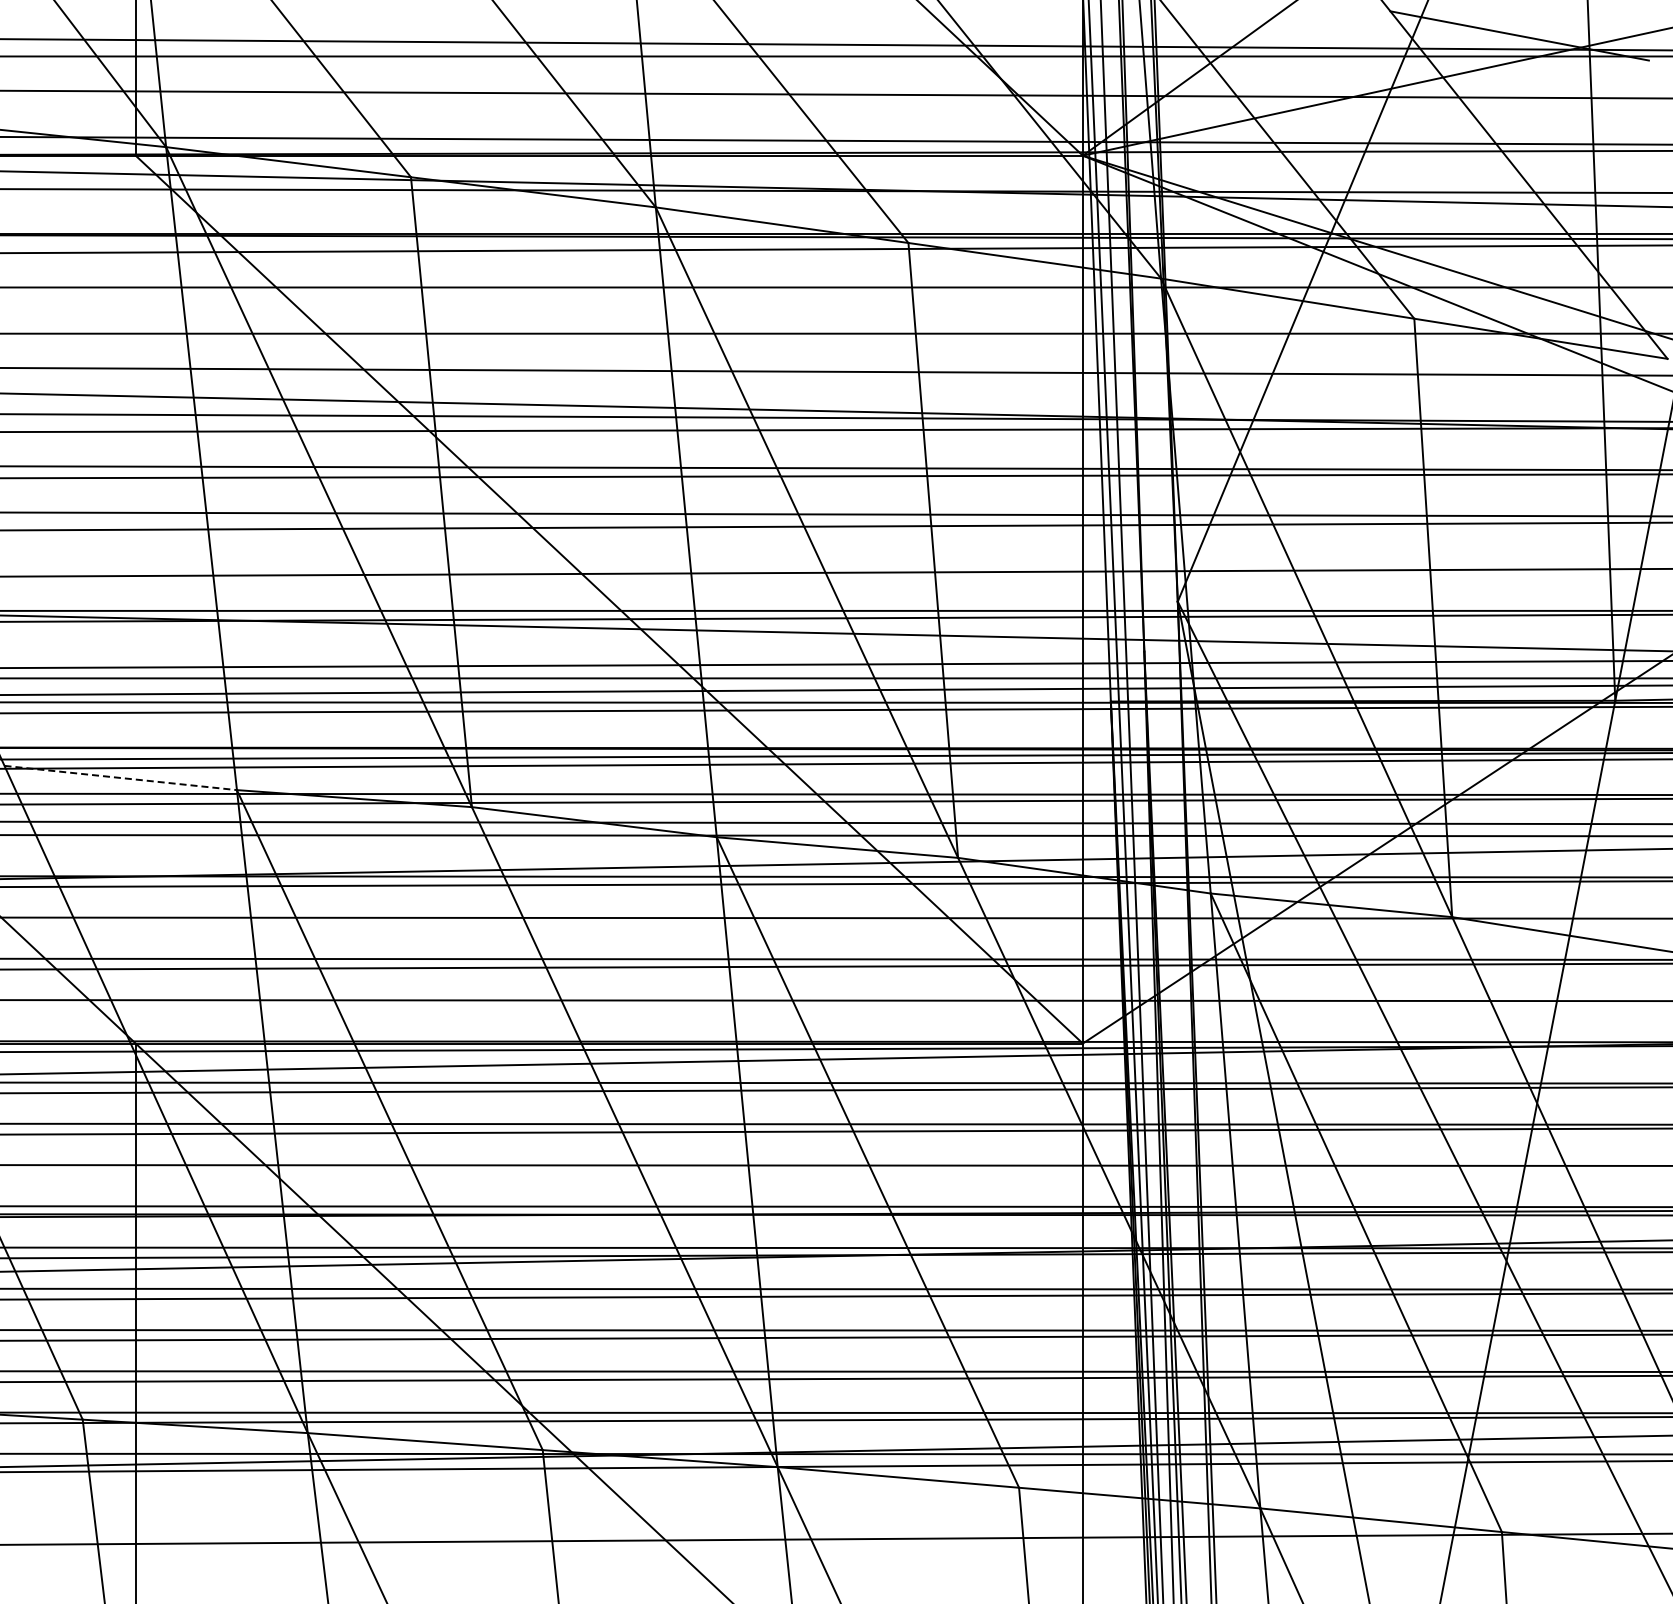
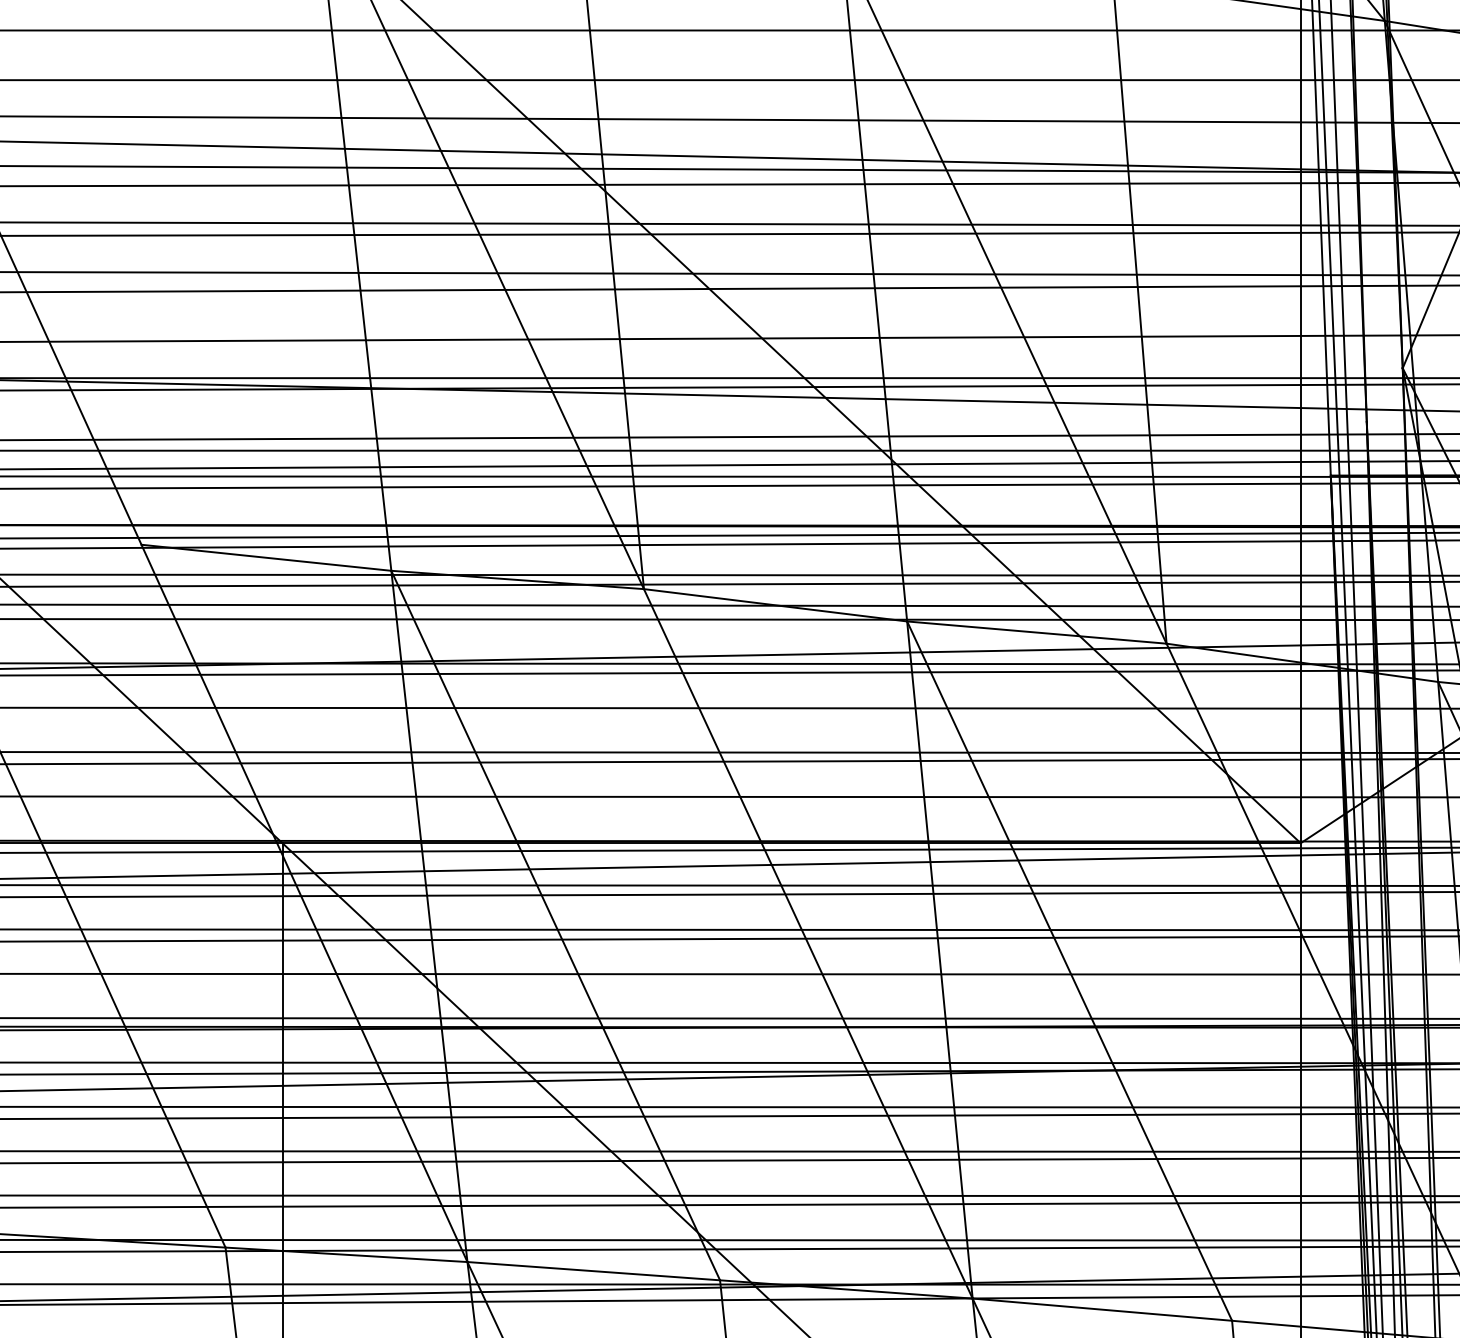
line: (120, 778) -> (266, 558), dashed -> solid

